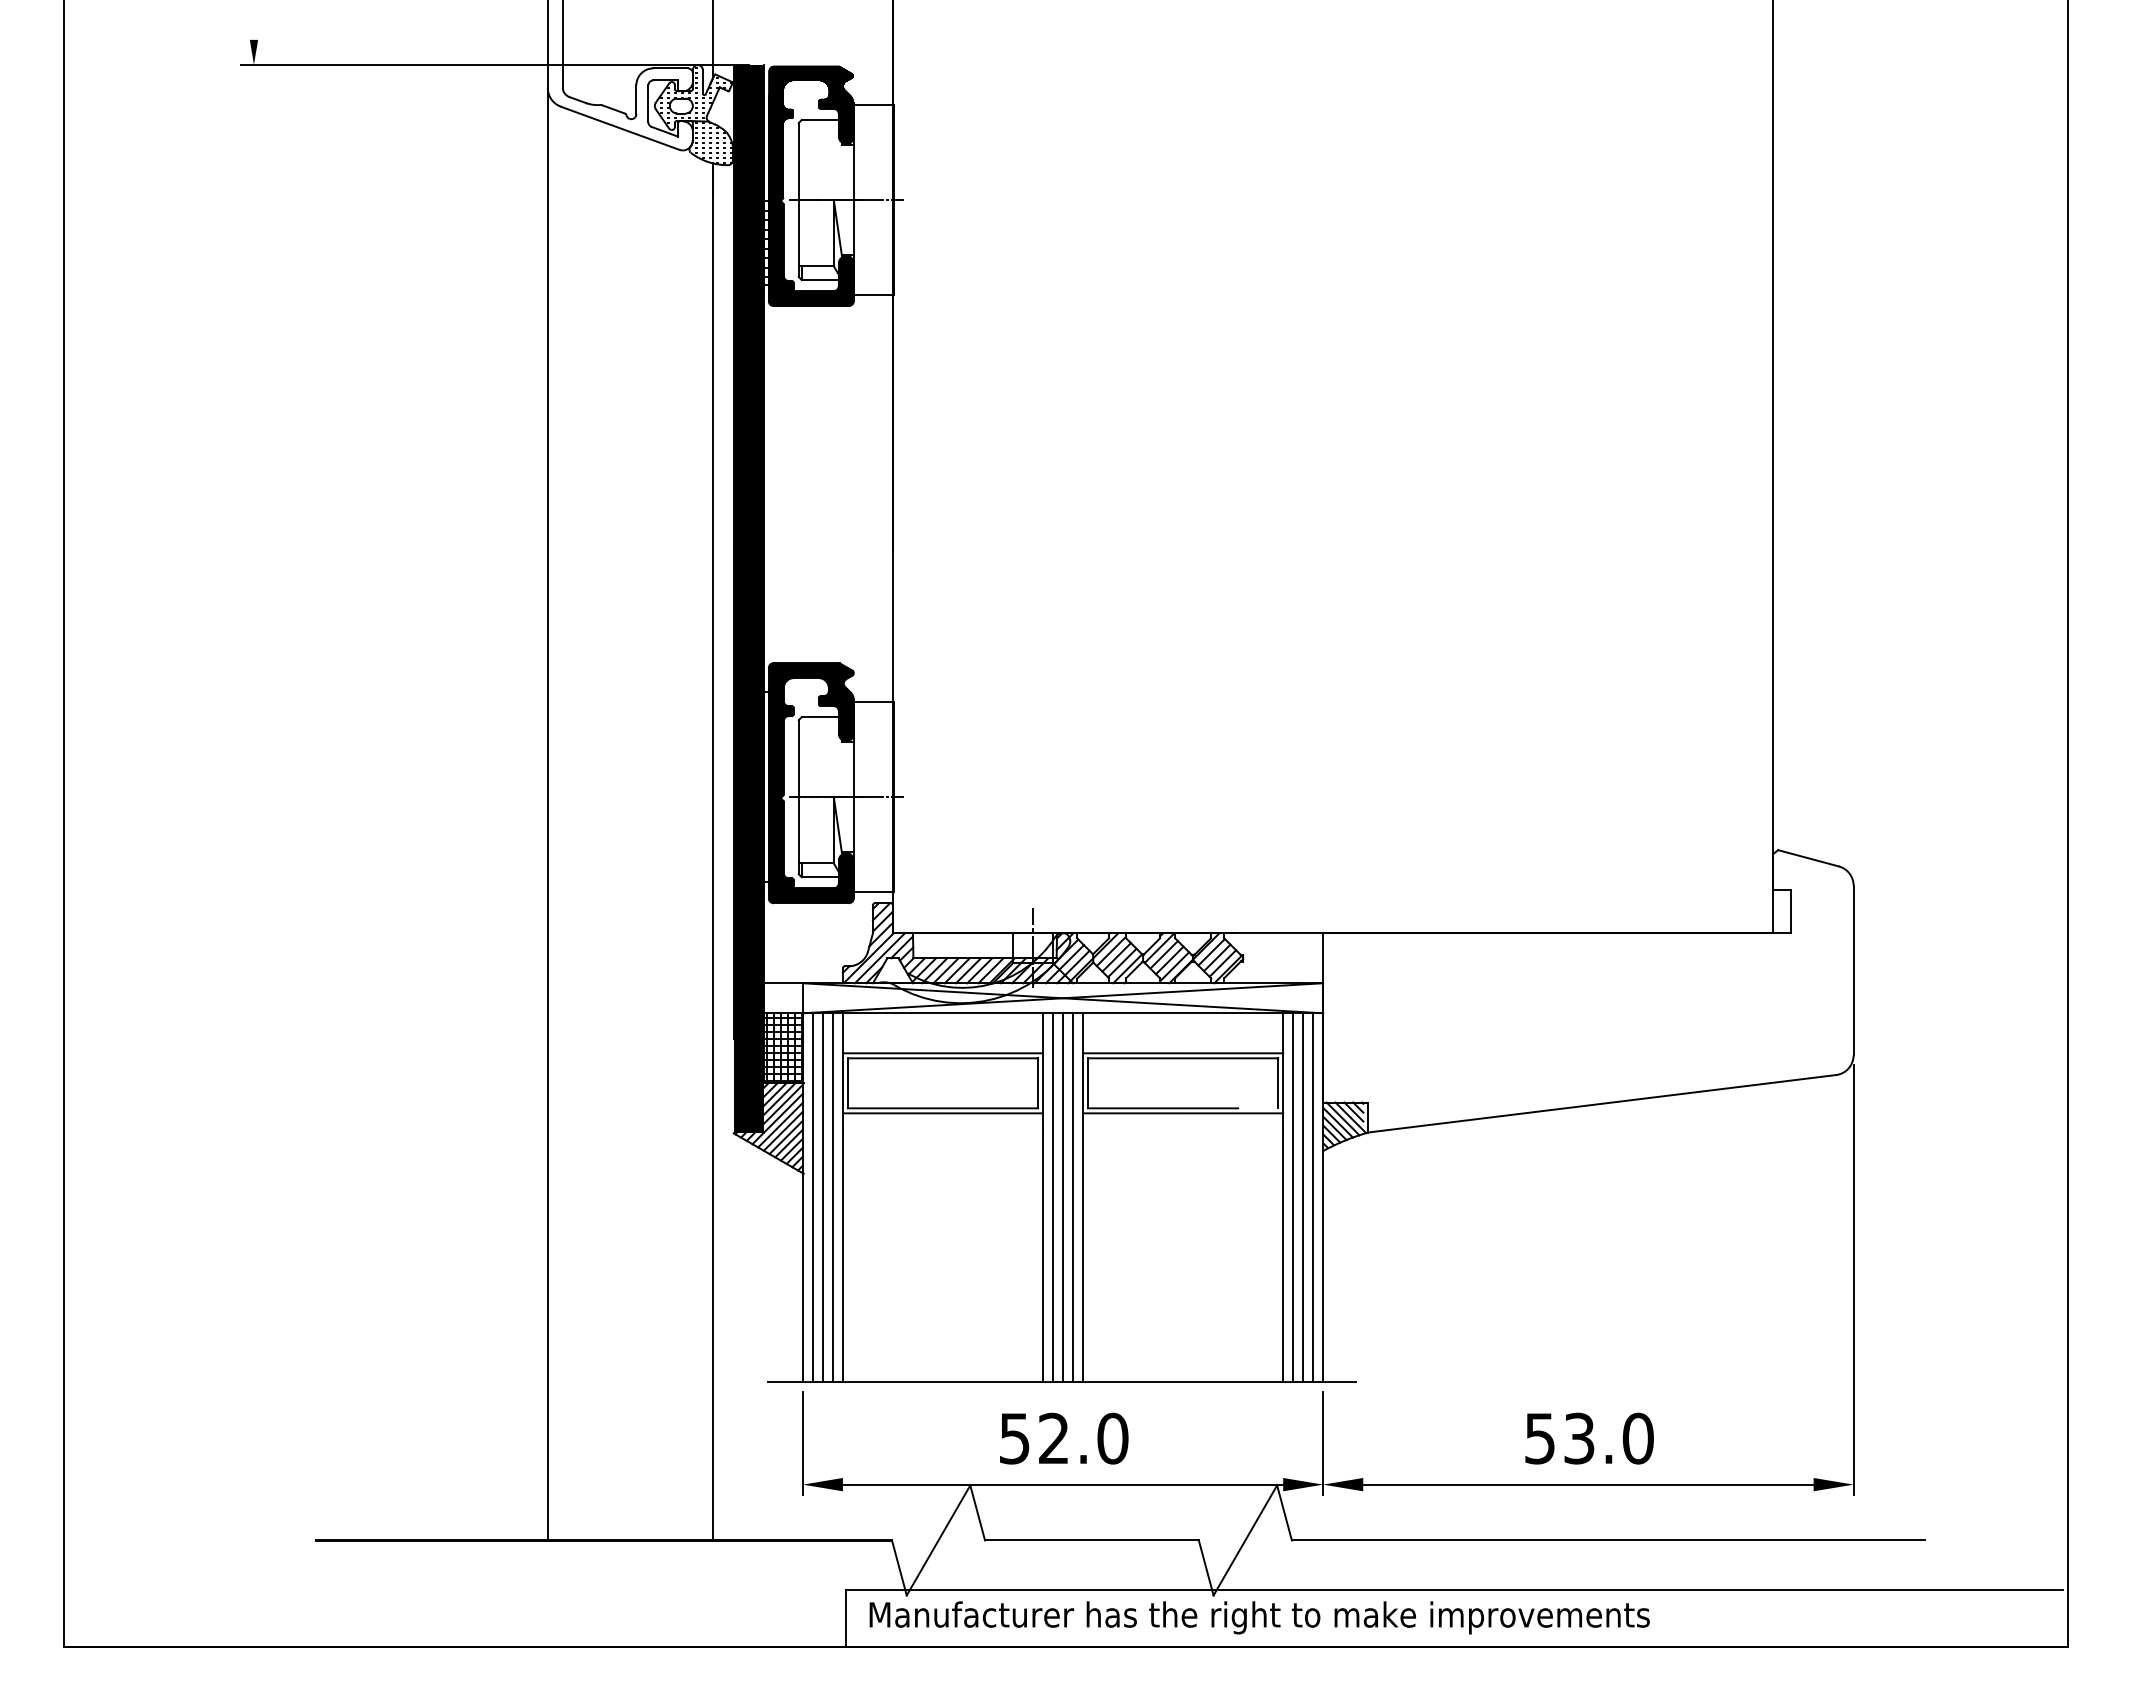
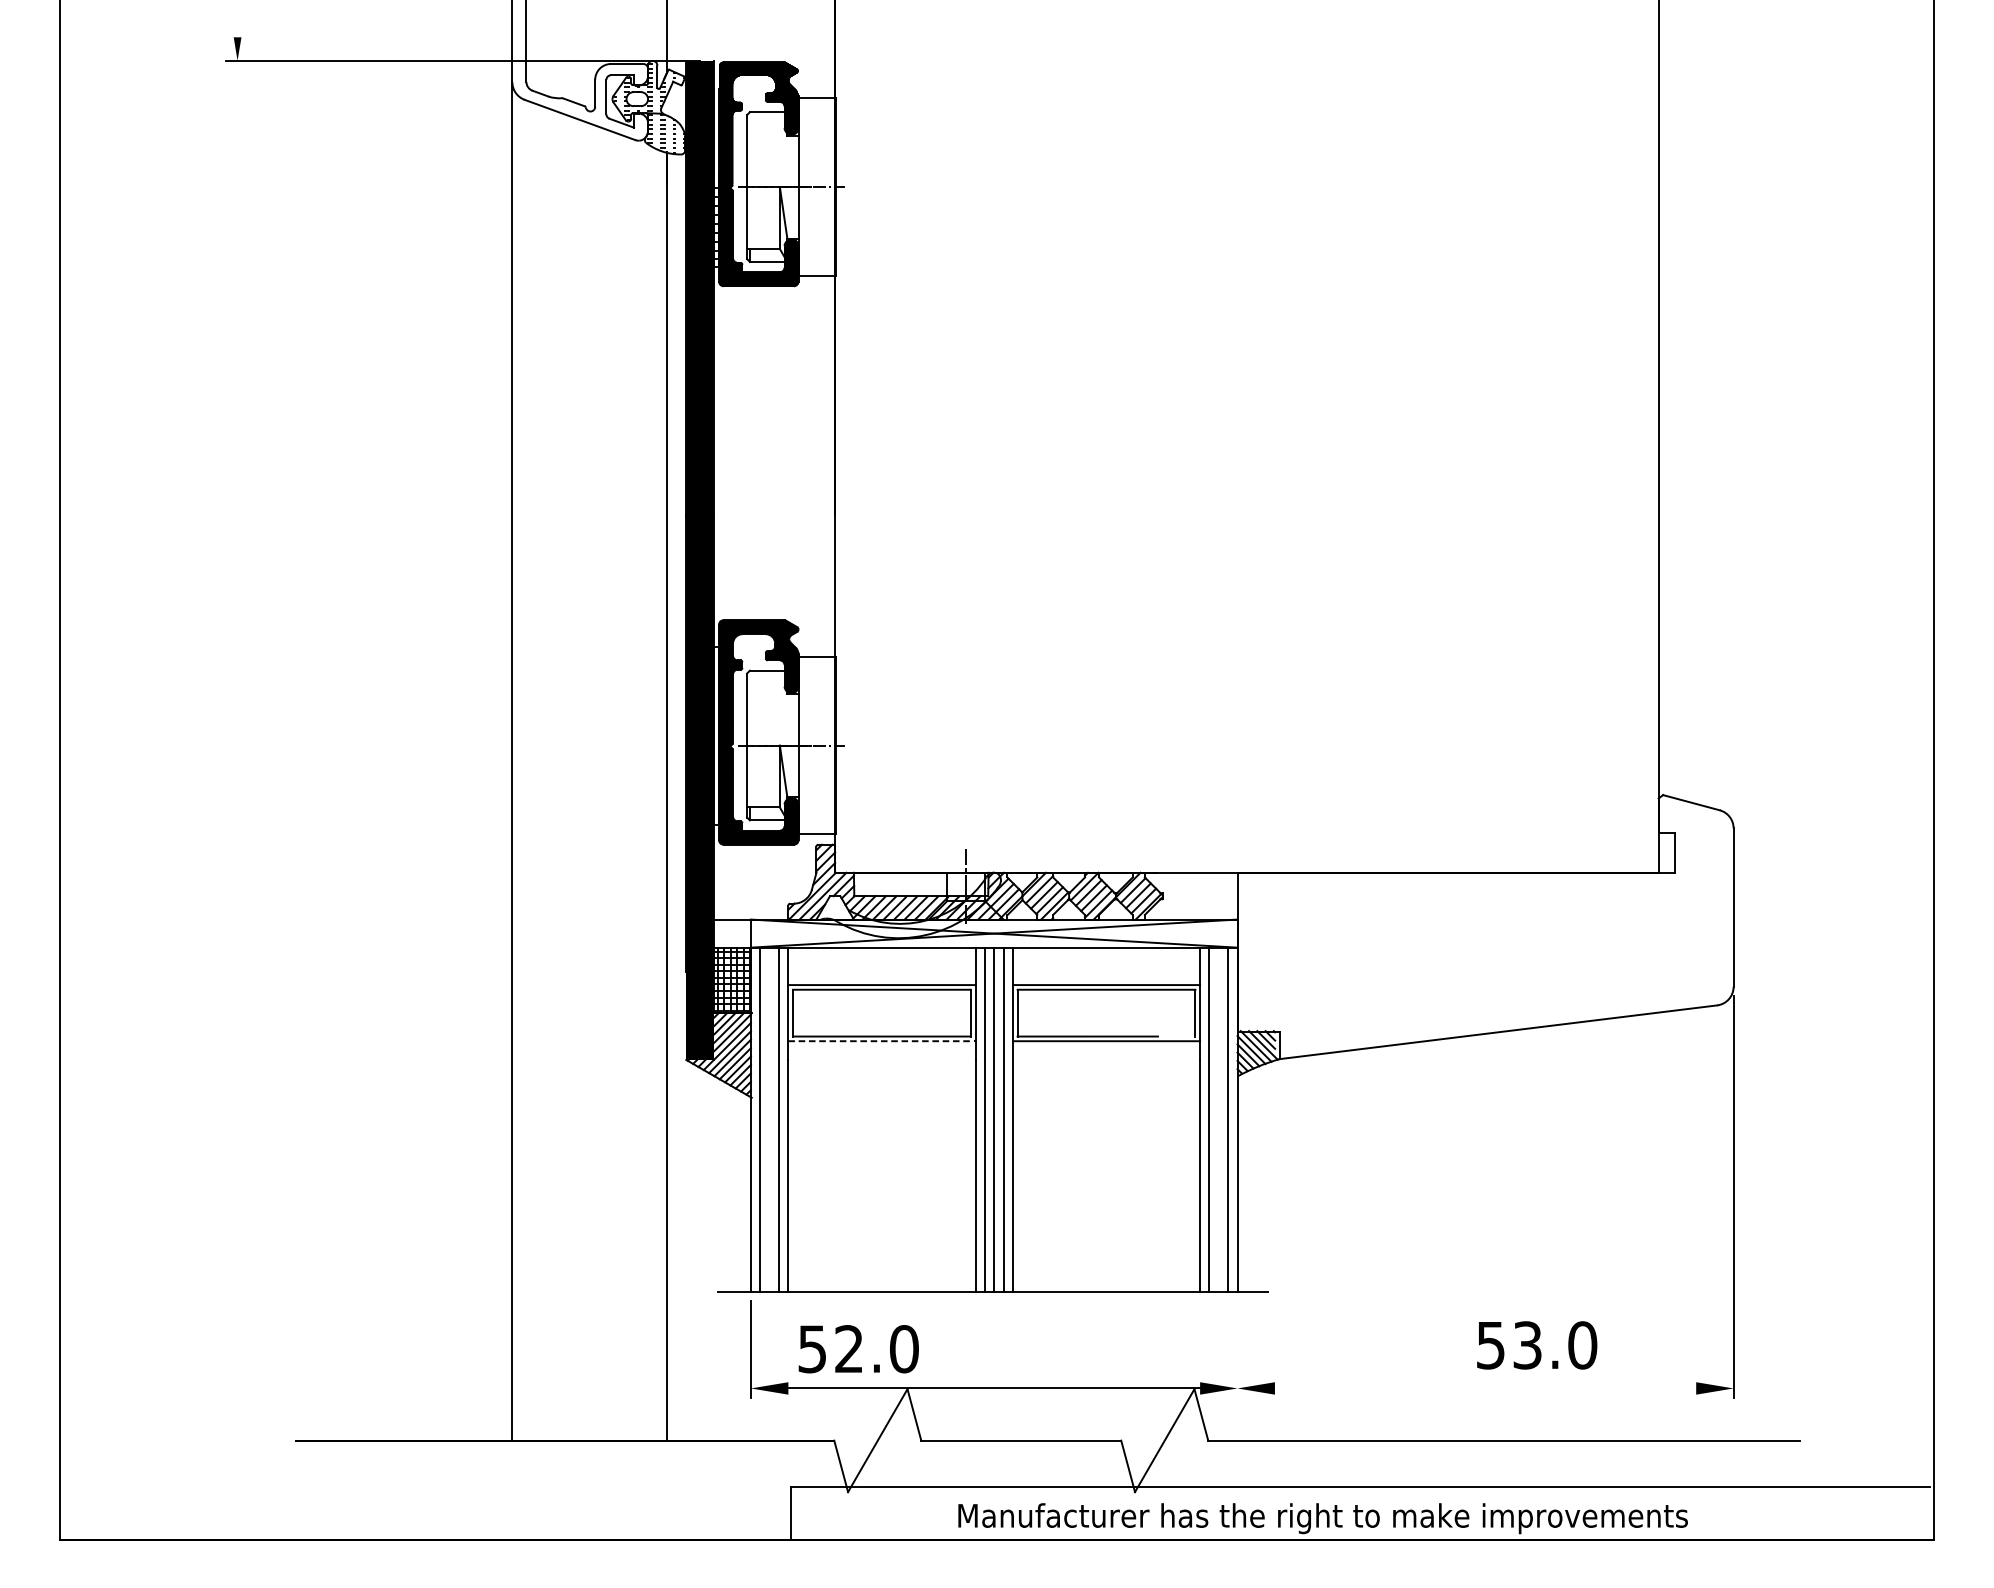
line: (943, 1113) -> (882, 1041), solid -> dashed
line: (822, 1197) -> (769, 1119), removed
line: (1303, 1197) -> (1219, 1119), removed
text: (1064, 1438) -> (859, 1349), moved
text: (1589, 1438) -> (1537, 1345), moved
line: (1323, 1442) -> (1237, 1349), removed
line: (1588, 1484) -> (1485, 1388), removed
text: (1259, 1617) -> (1322, 1518), moved

